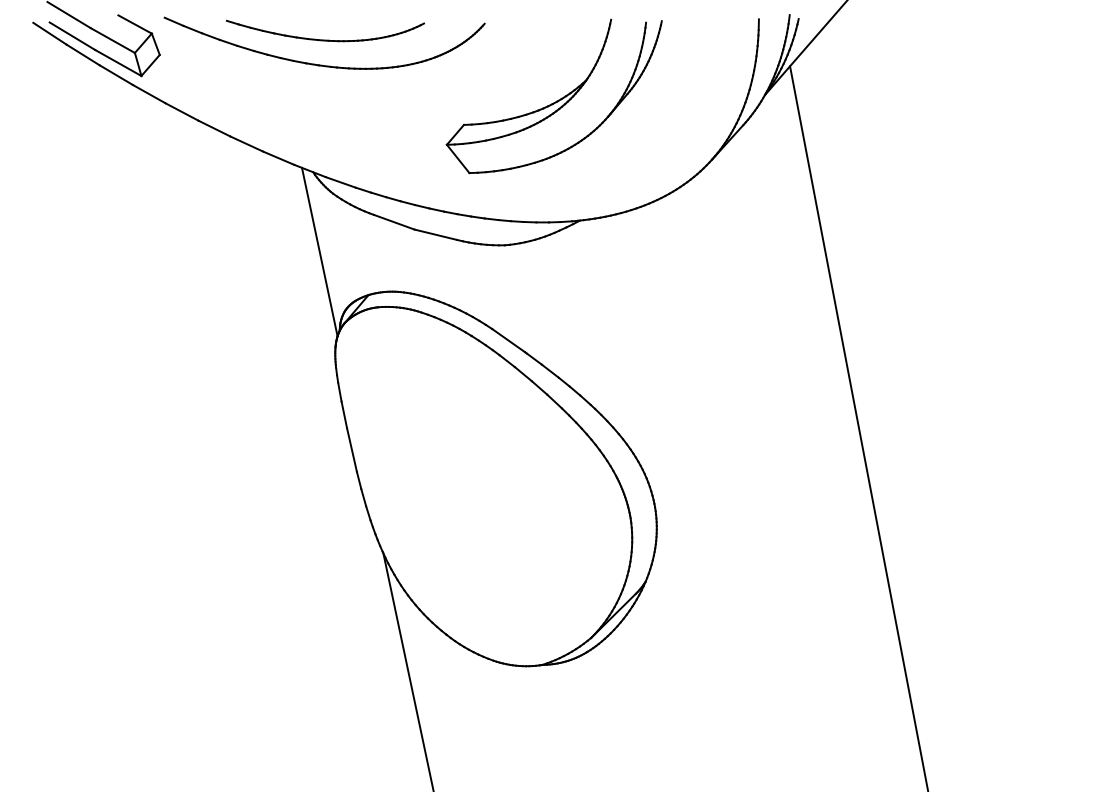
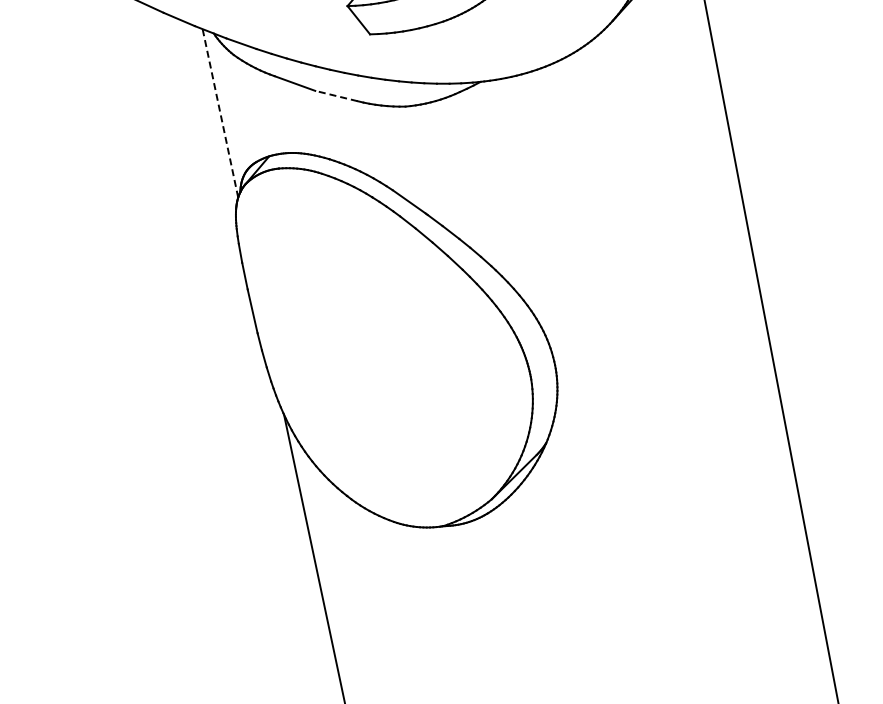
line: (435, 234) -> (336, 95), solid -> dashed
line: (319, 251) -> (220, 112), solid -> dashed

